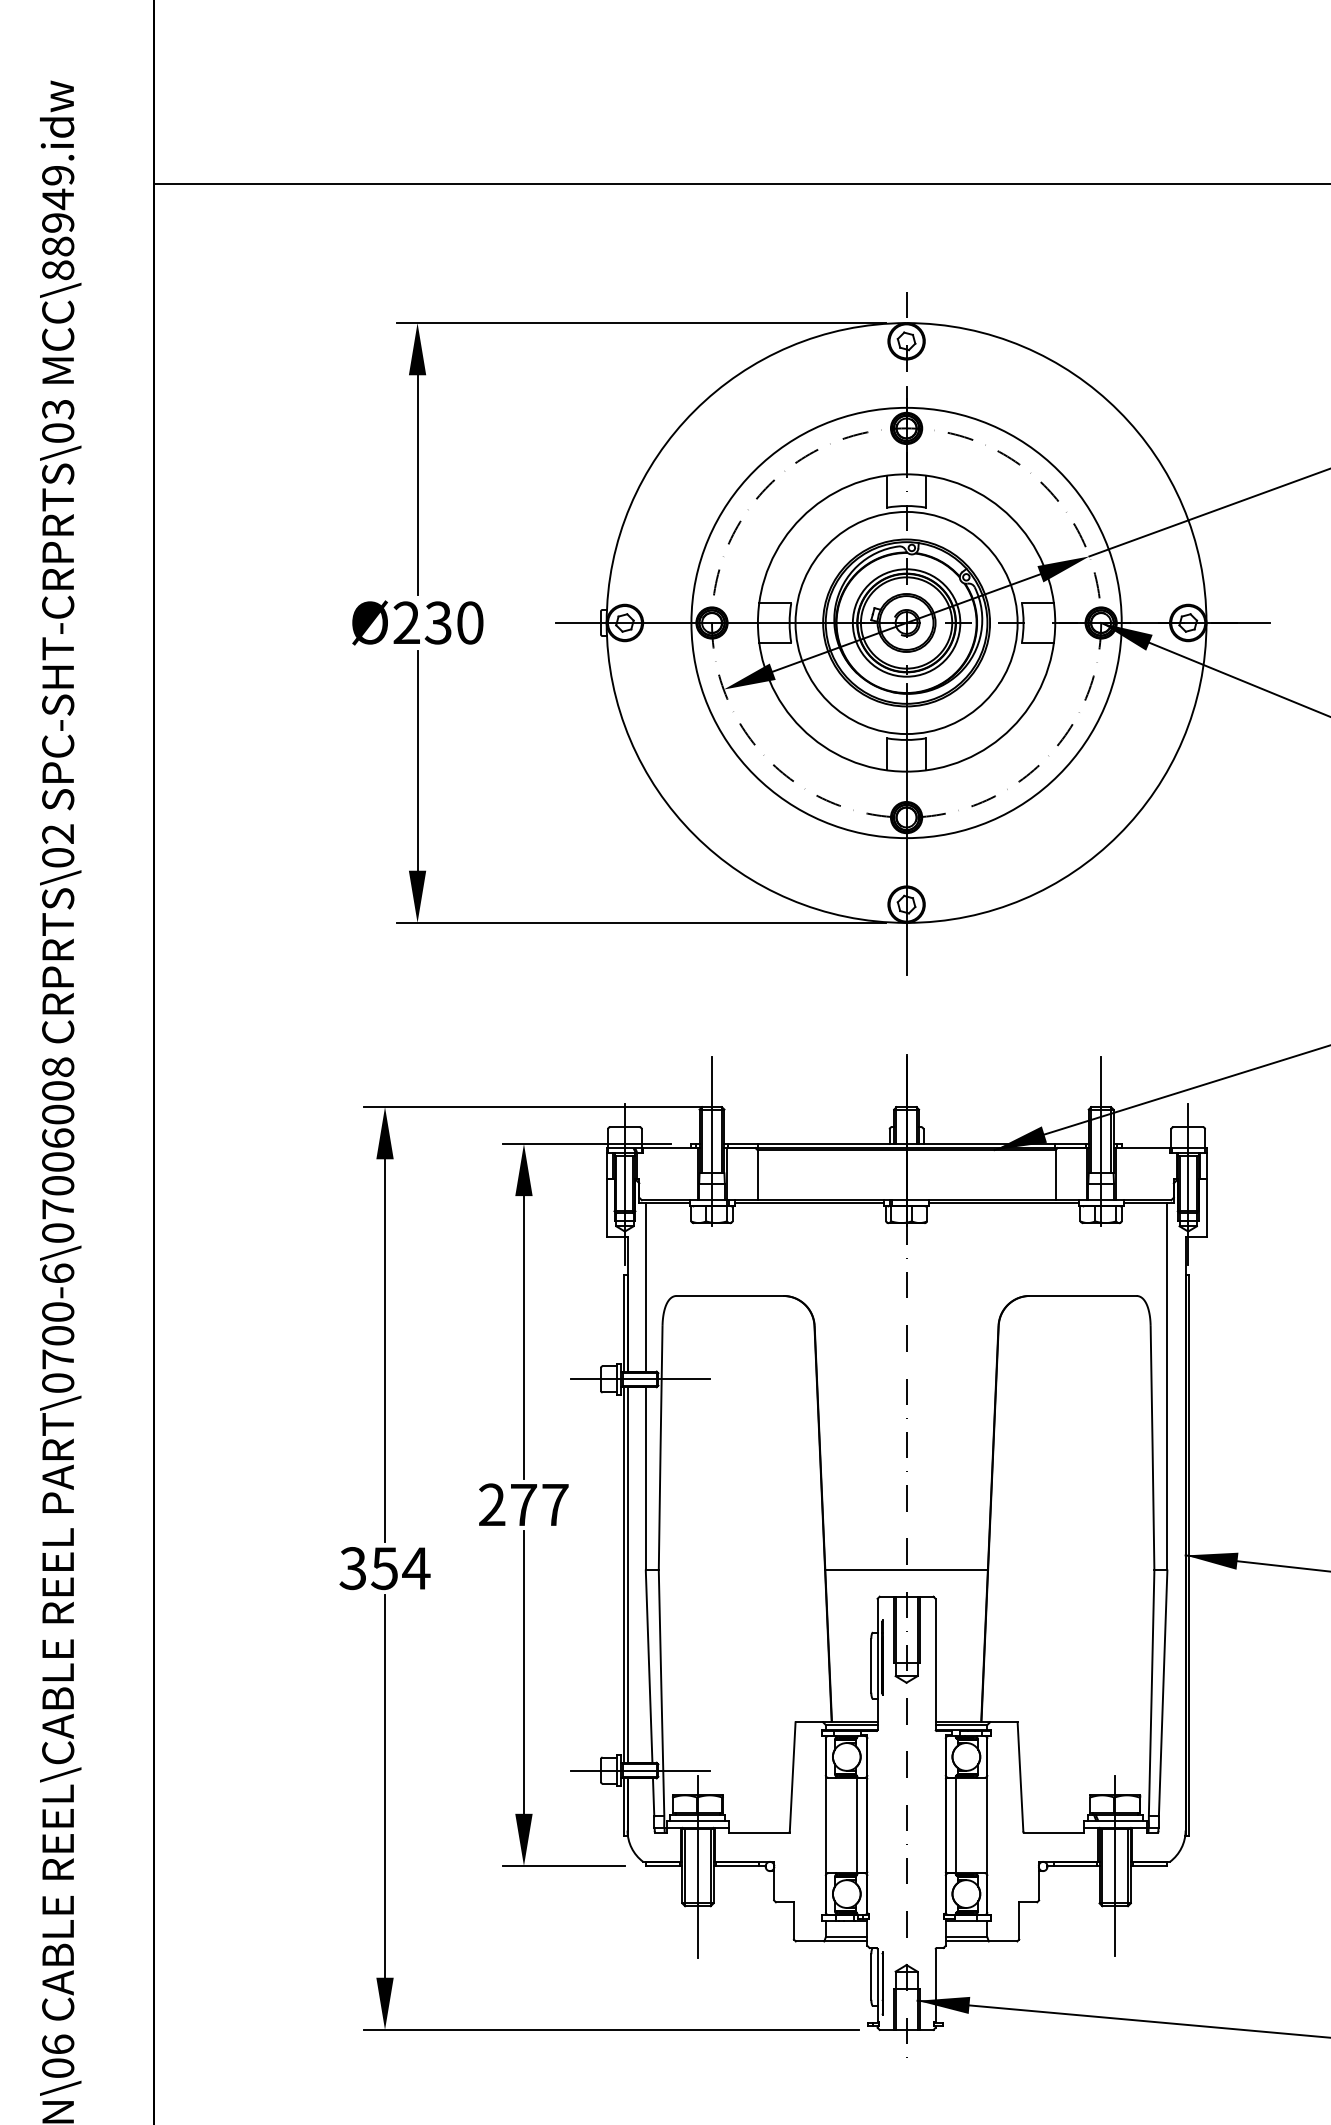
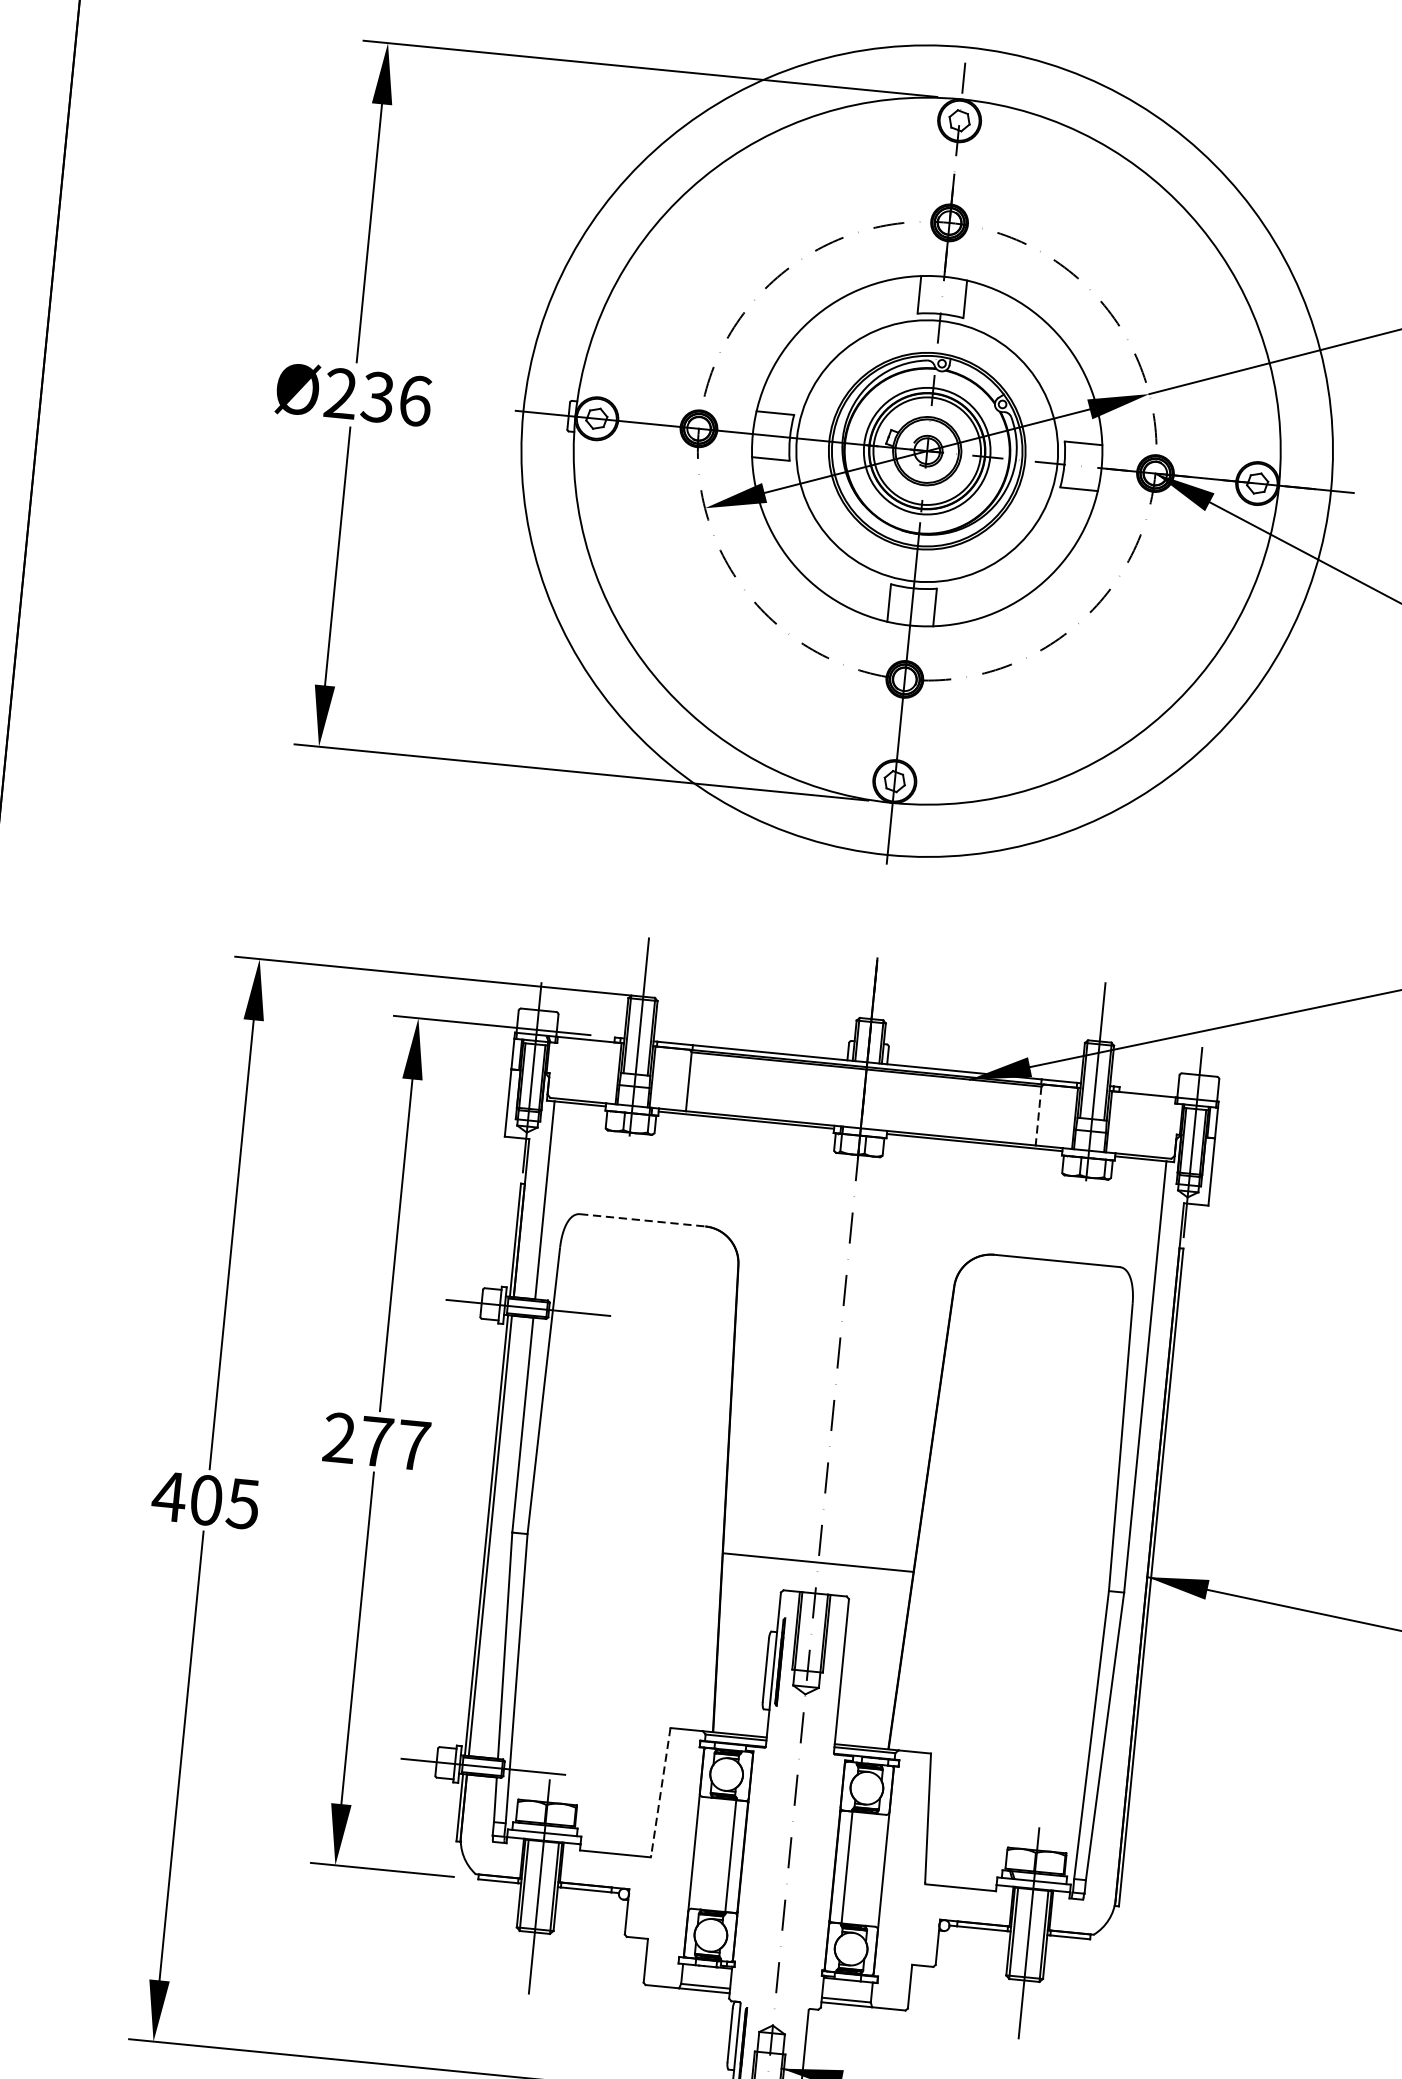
text: (470, 622) -> (415, 400), Ø230 -> Ø236
circle: (906, 622) -> (927, 450), size x1.6
line: (1055, 1175) -> (1038, 1116), solid -> dashed
line: (730, 1295) -> (643, 1219), solid -> dashed
text: (384, 1568) -> (206, 1500), 354 -> 405
line: (792, 1776) -> (660, 1791), solid -> dashed

